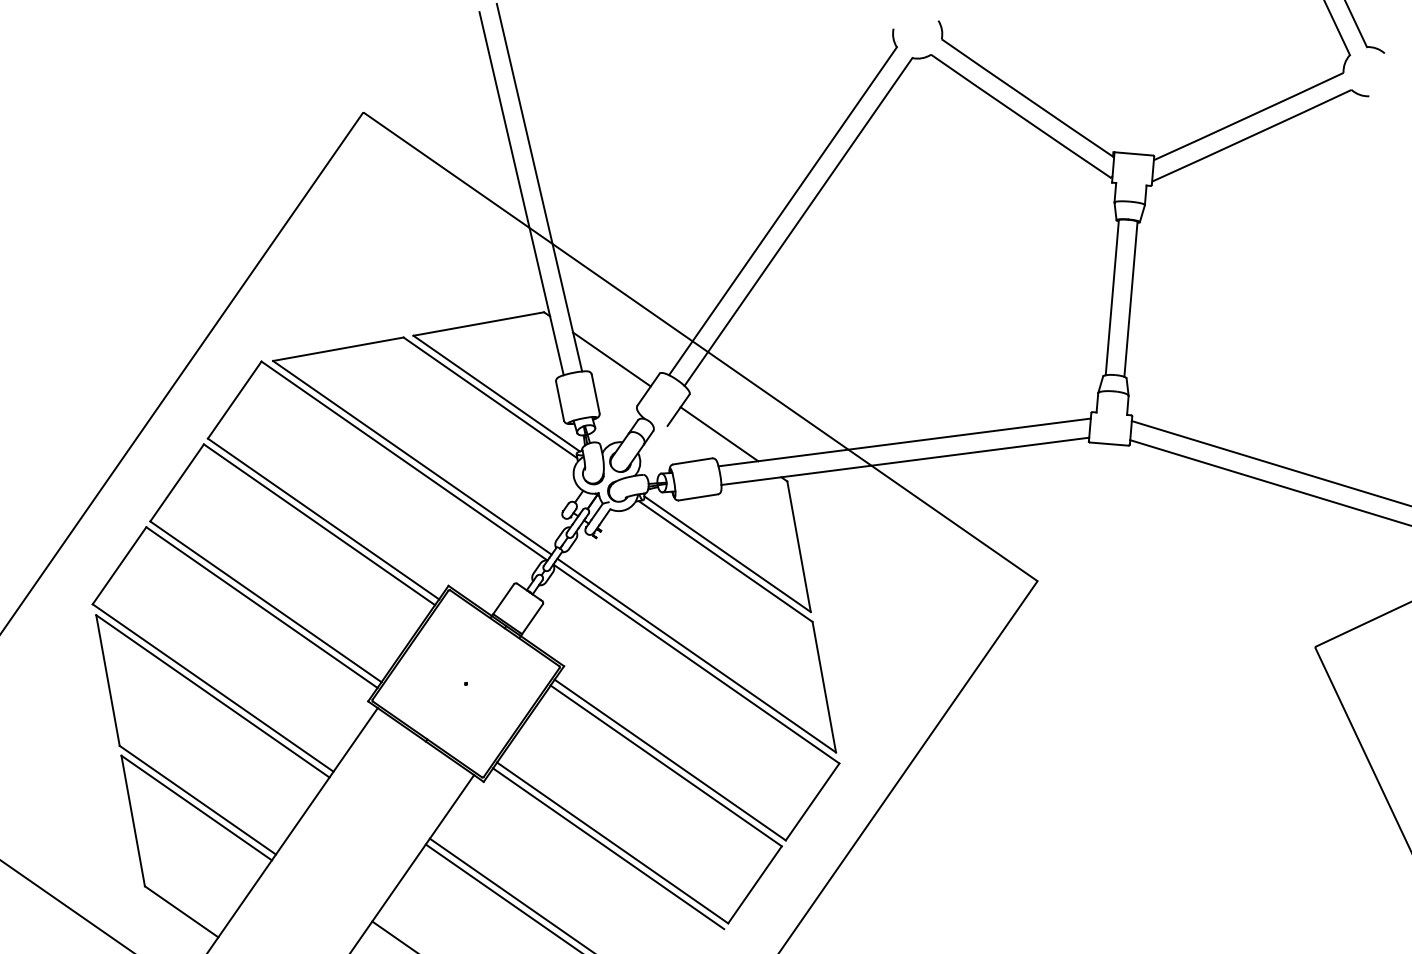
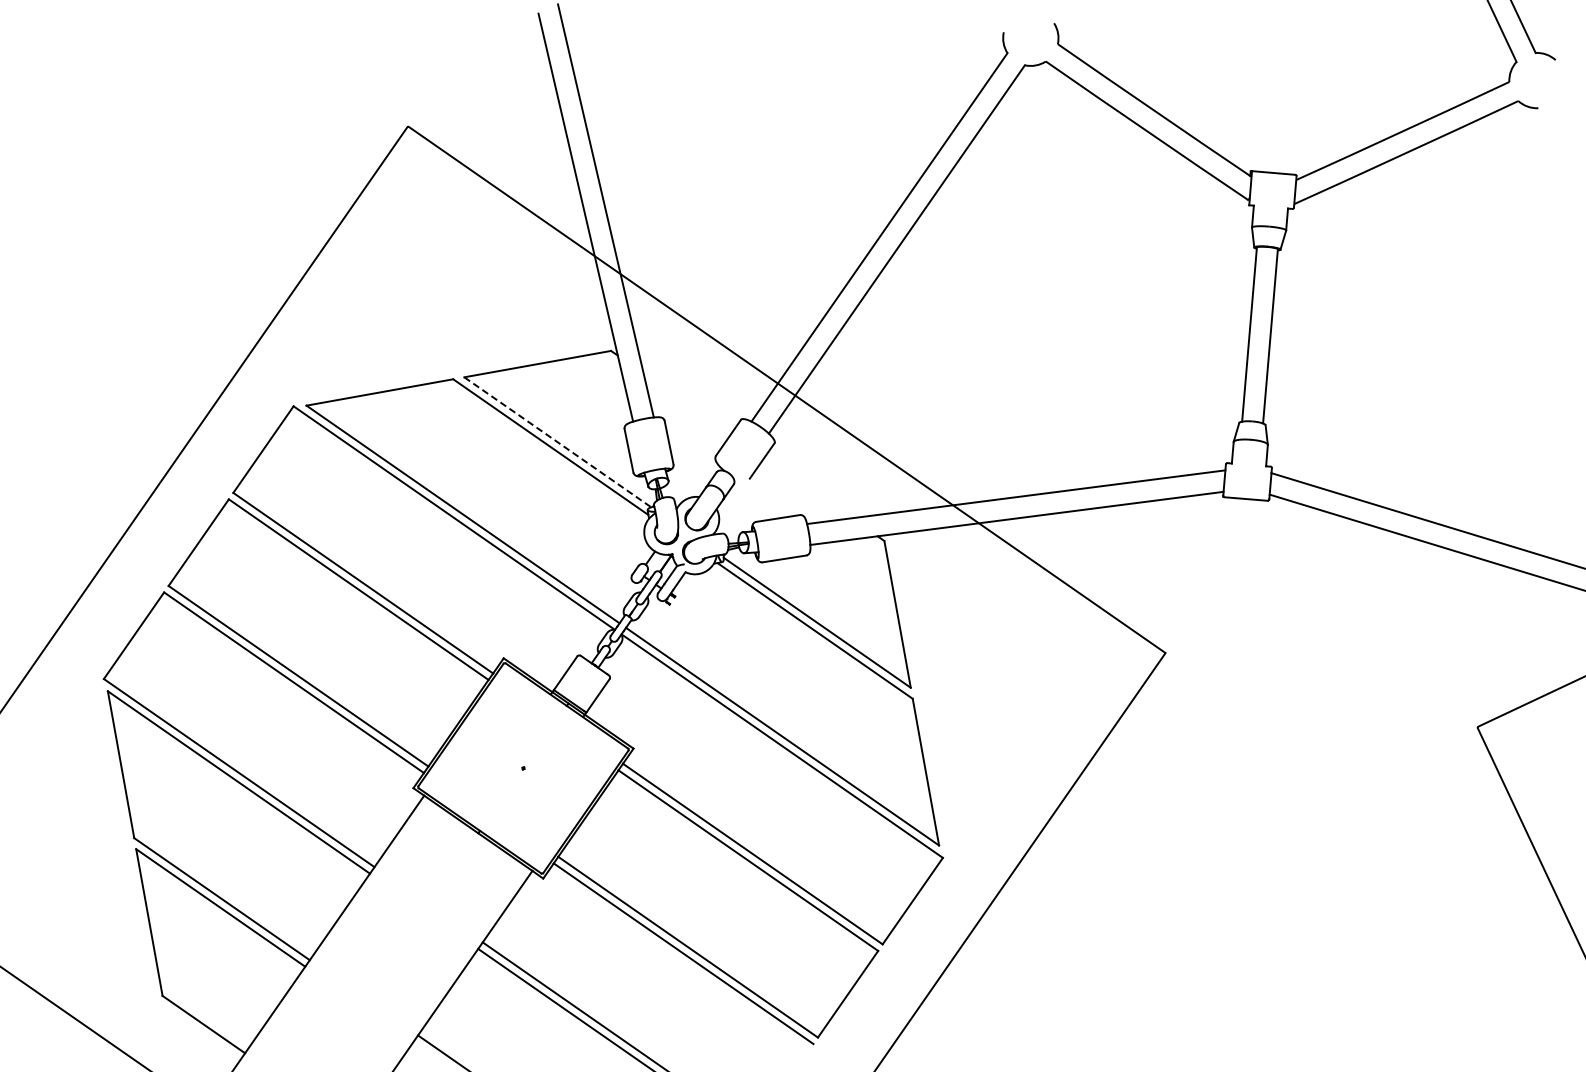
line: (611, 359) -> (686, 403), removed
line: (496, 393) -> (557, 442), solid -> dashed
line: (718, 433) -> (807, 487), removed

